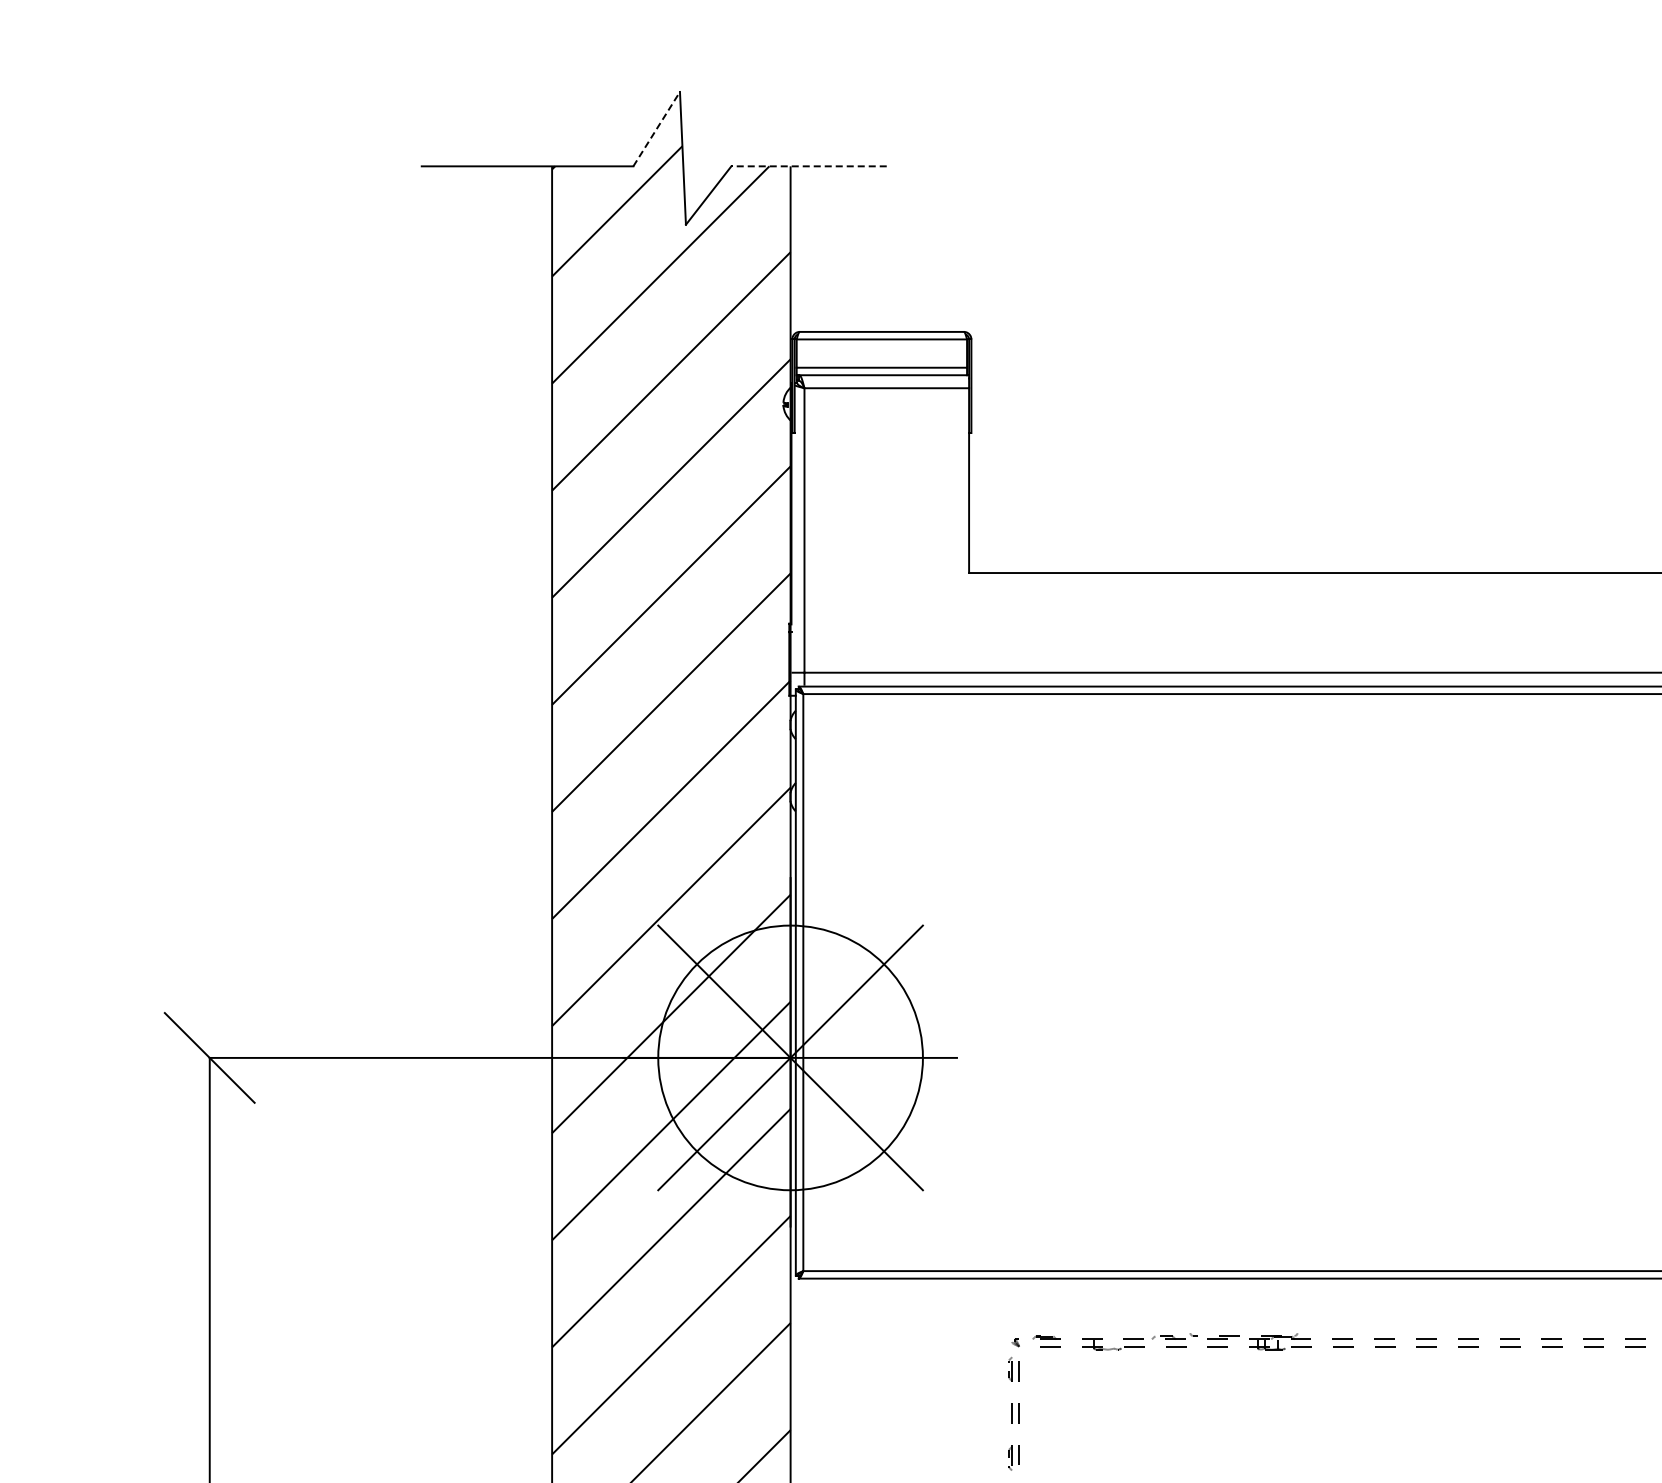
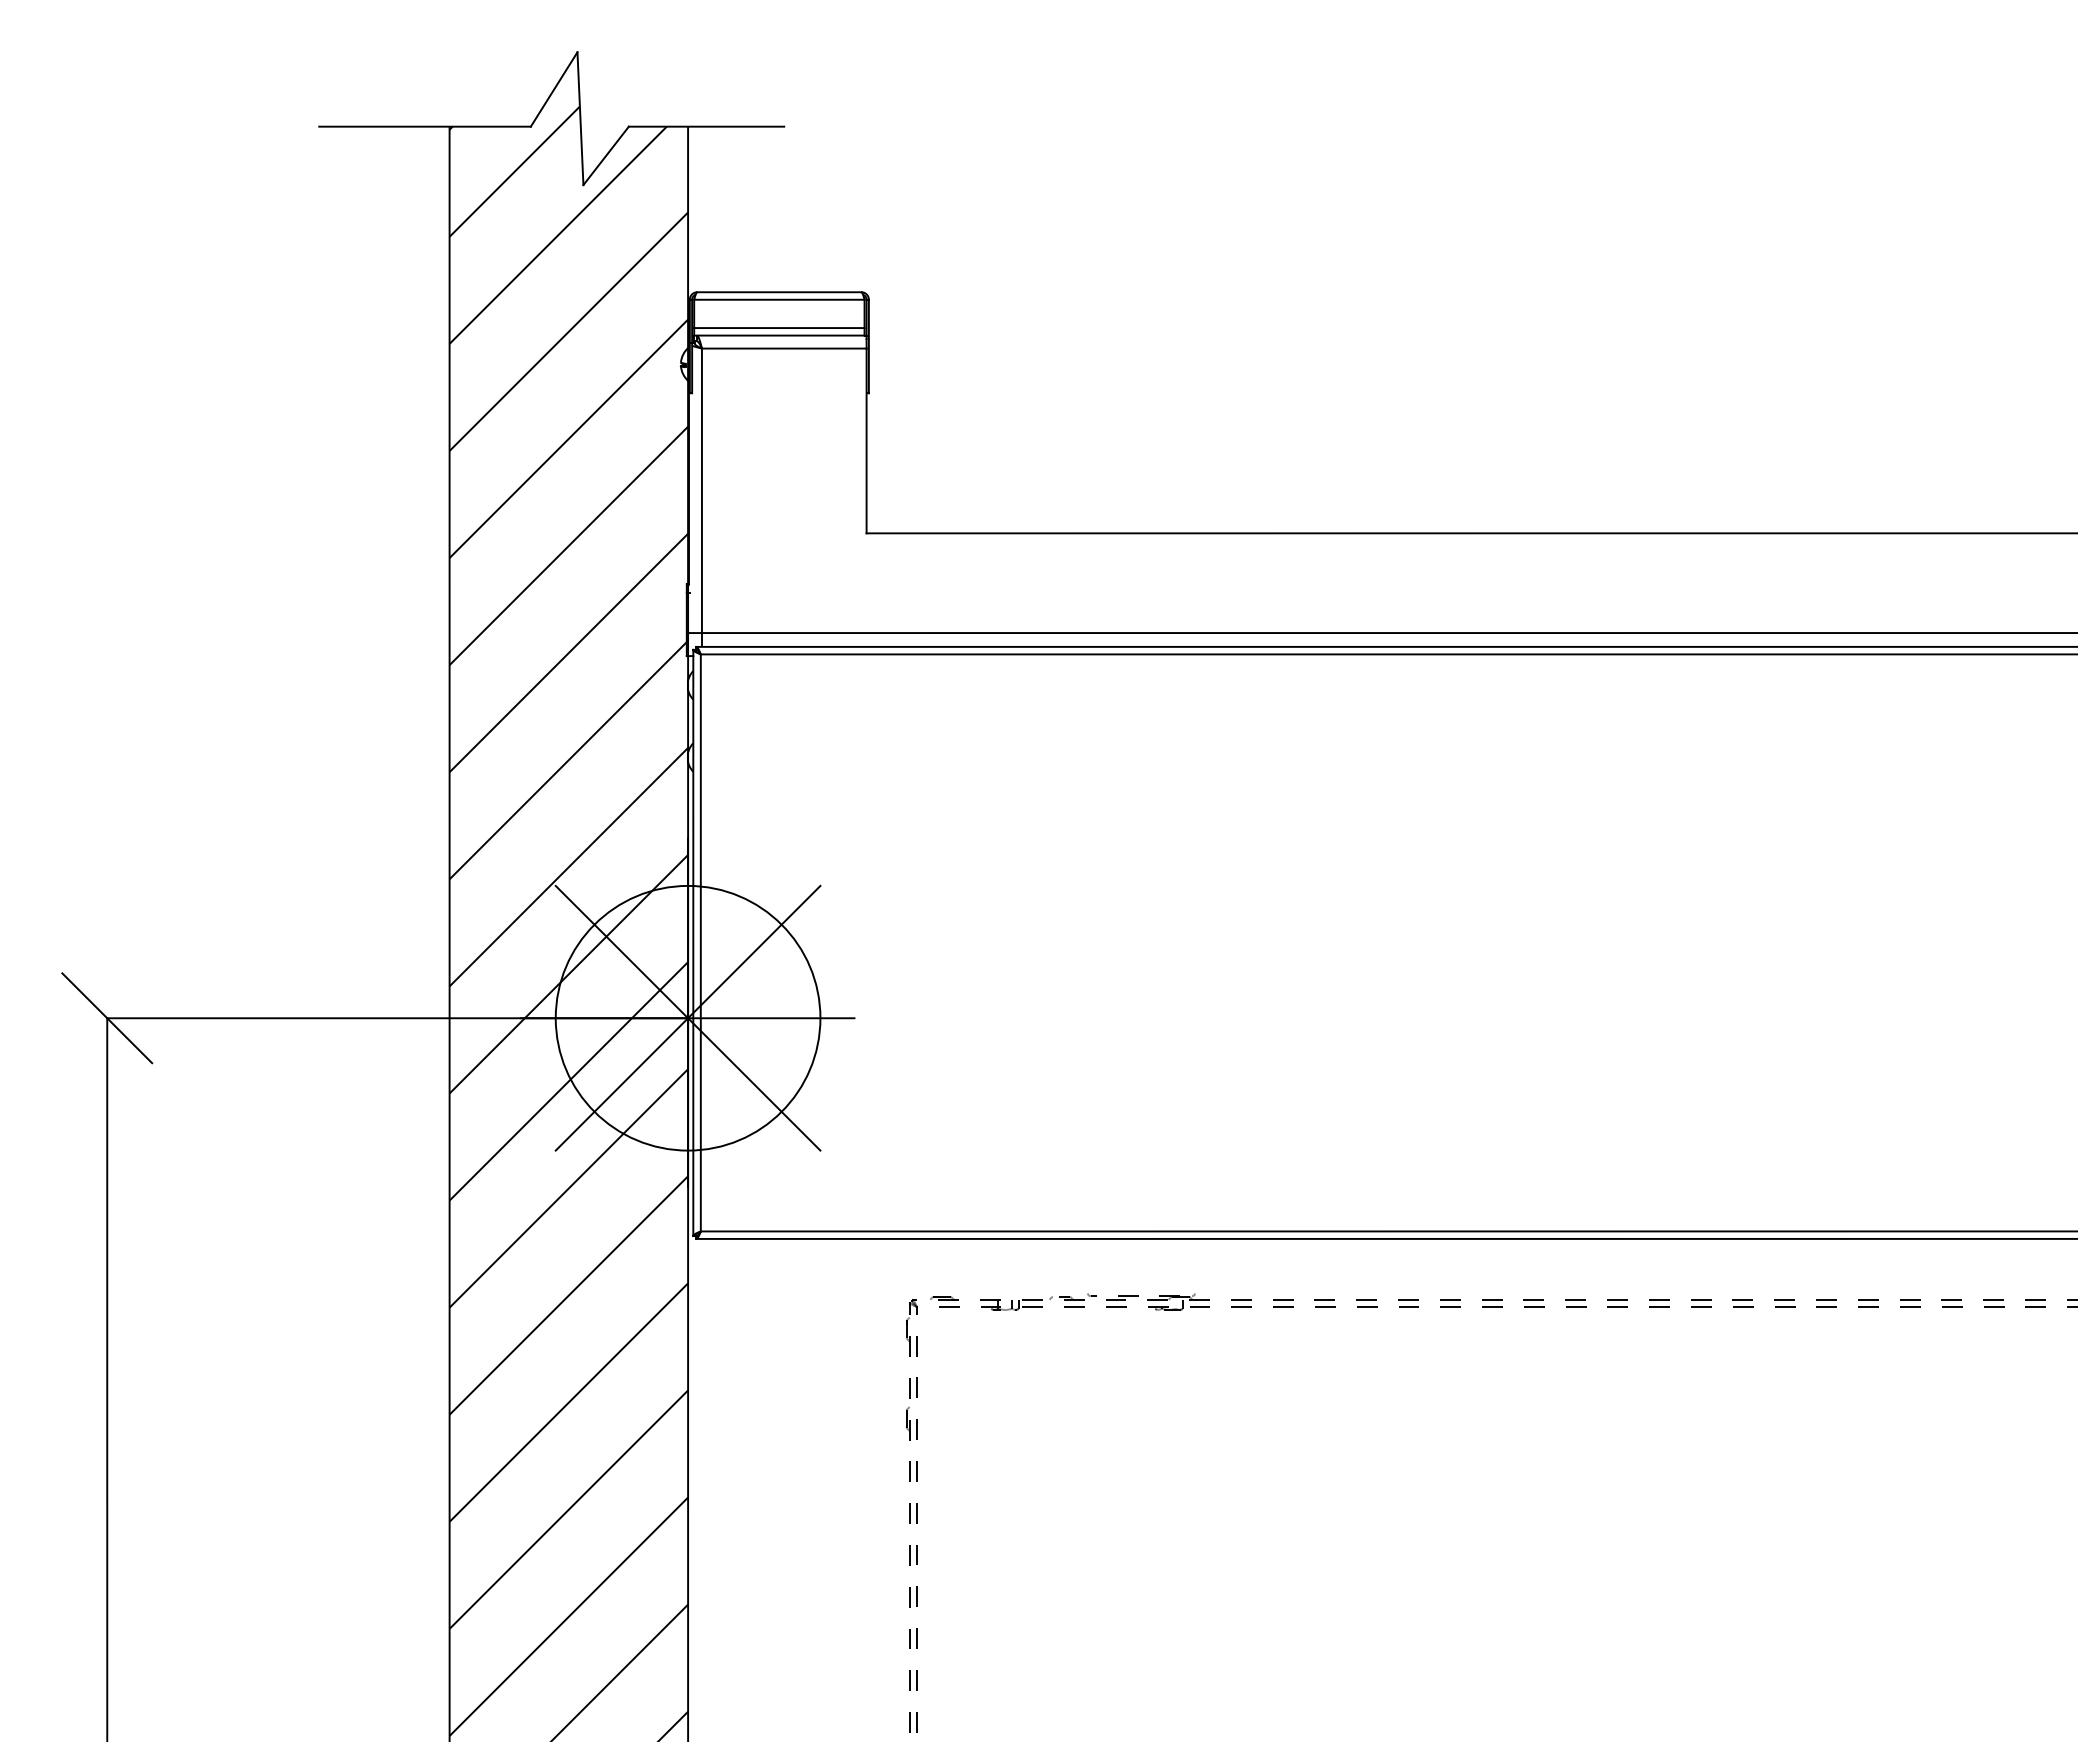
line: (657, 129) -> (554, 89), dashed -> solid
line: (809, 166) -> (706, 126), dashed -> solid

